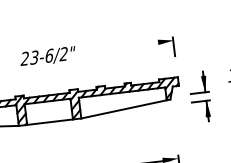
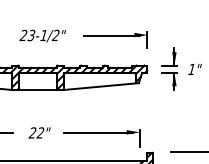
line: (131, 46) -> (112, 35), added
text: (48, 55) -> (43, 35), 23-6/2" -> 23-1/2"
part: (199, 96) -> (169, 68), moved

